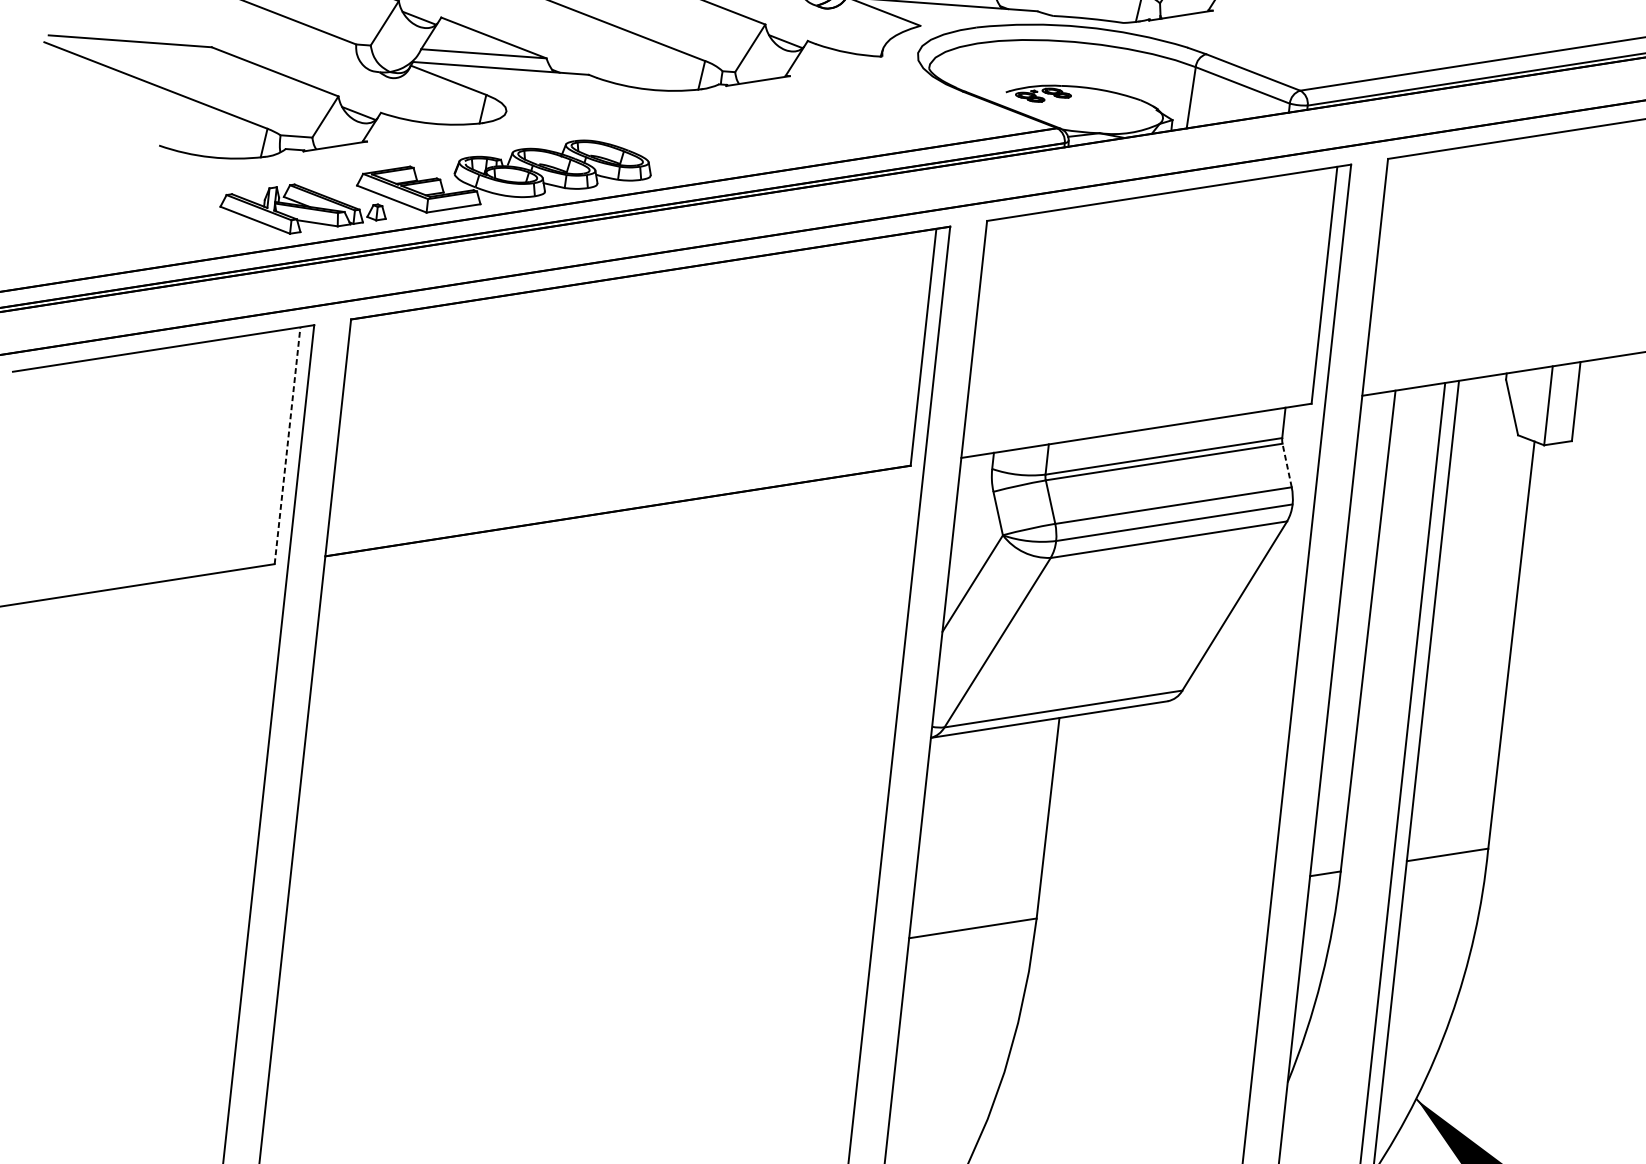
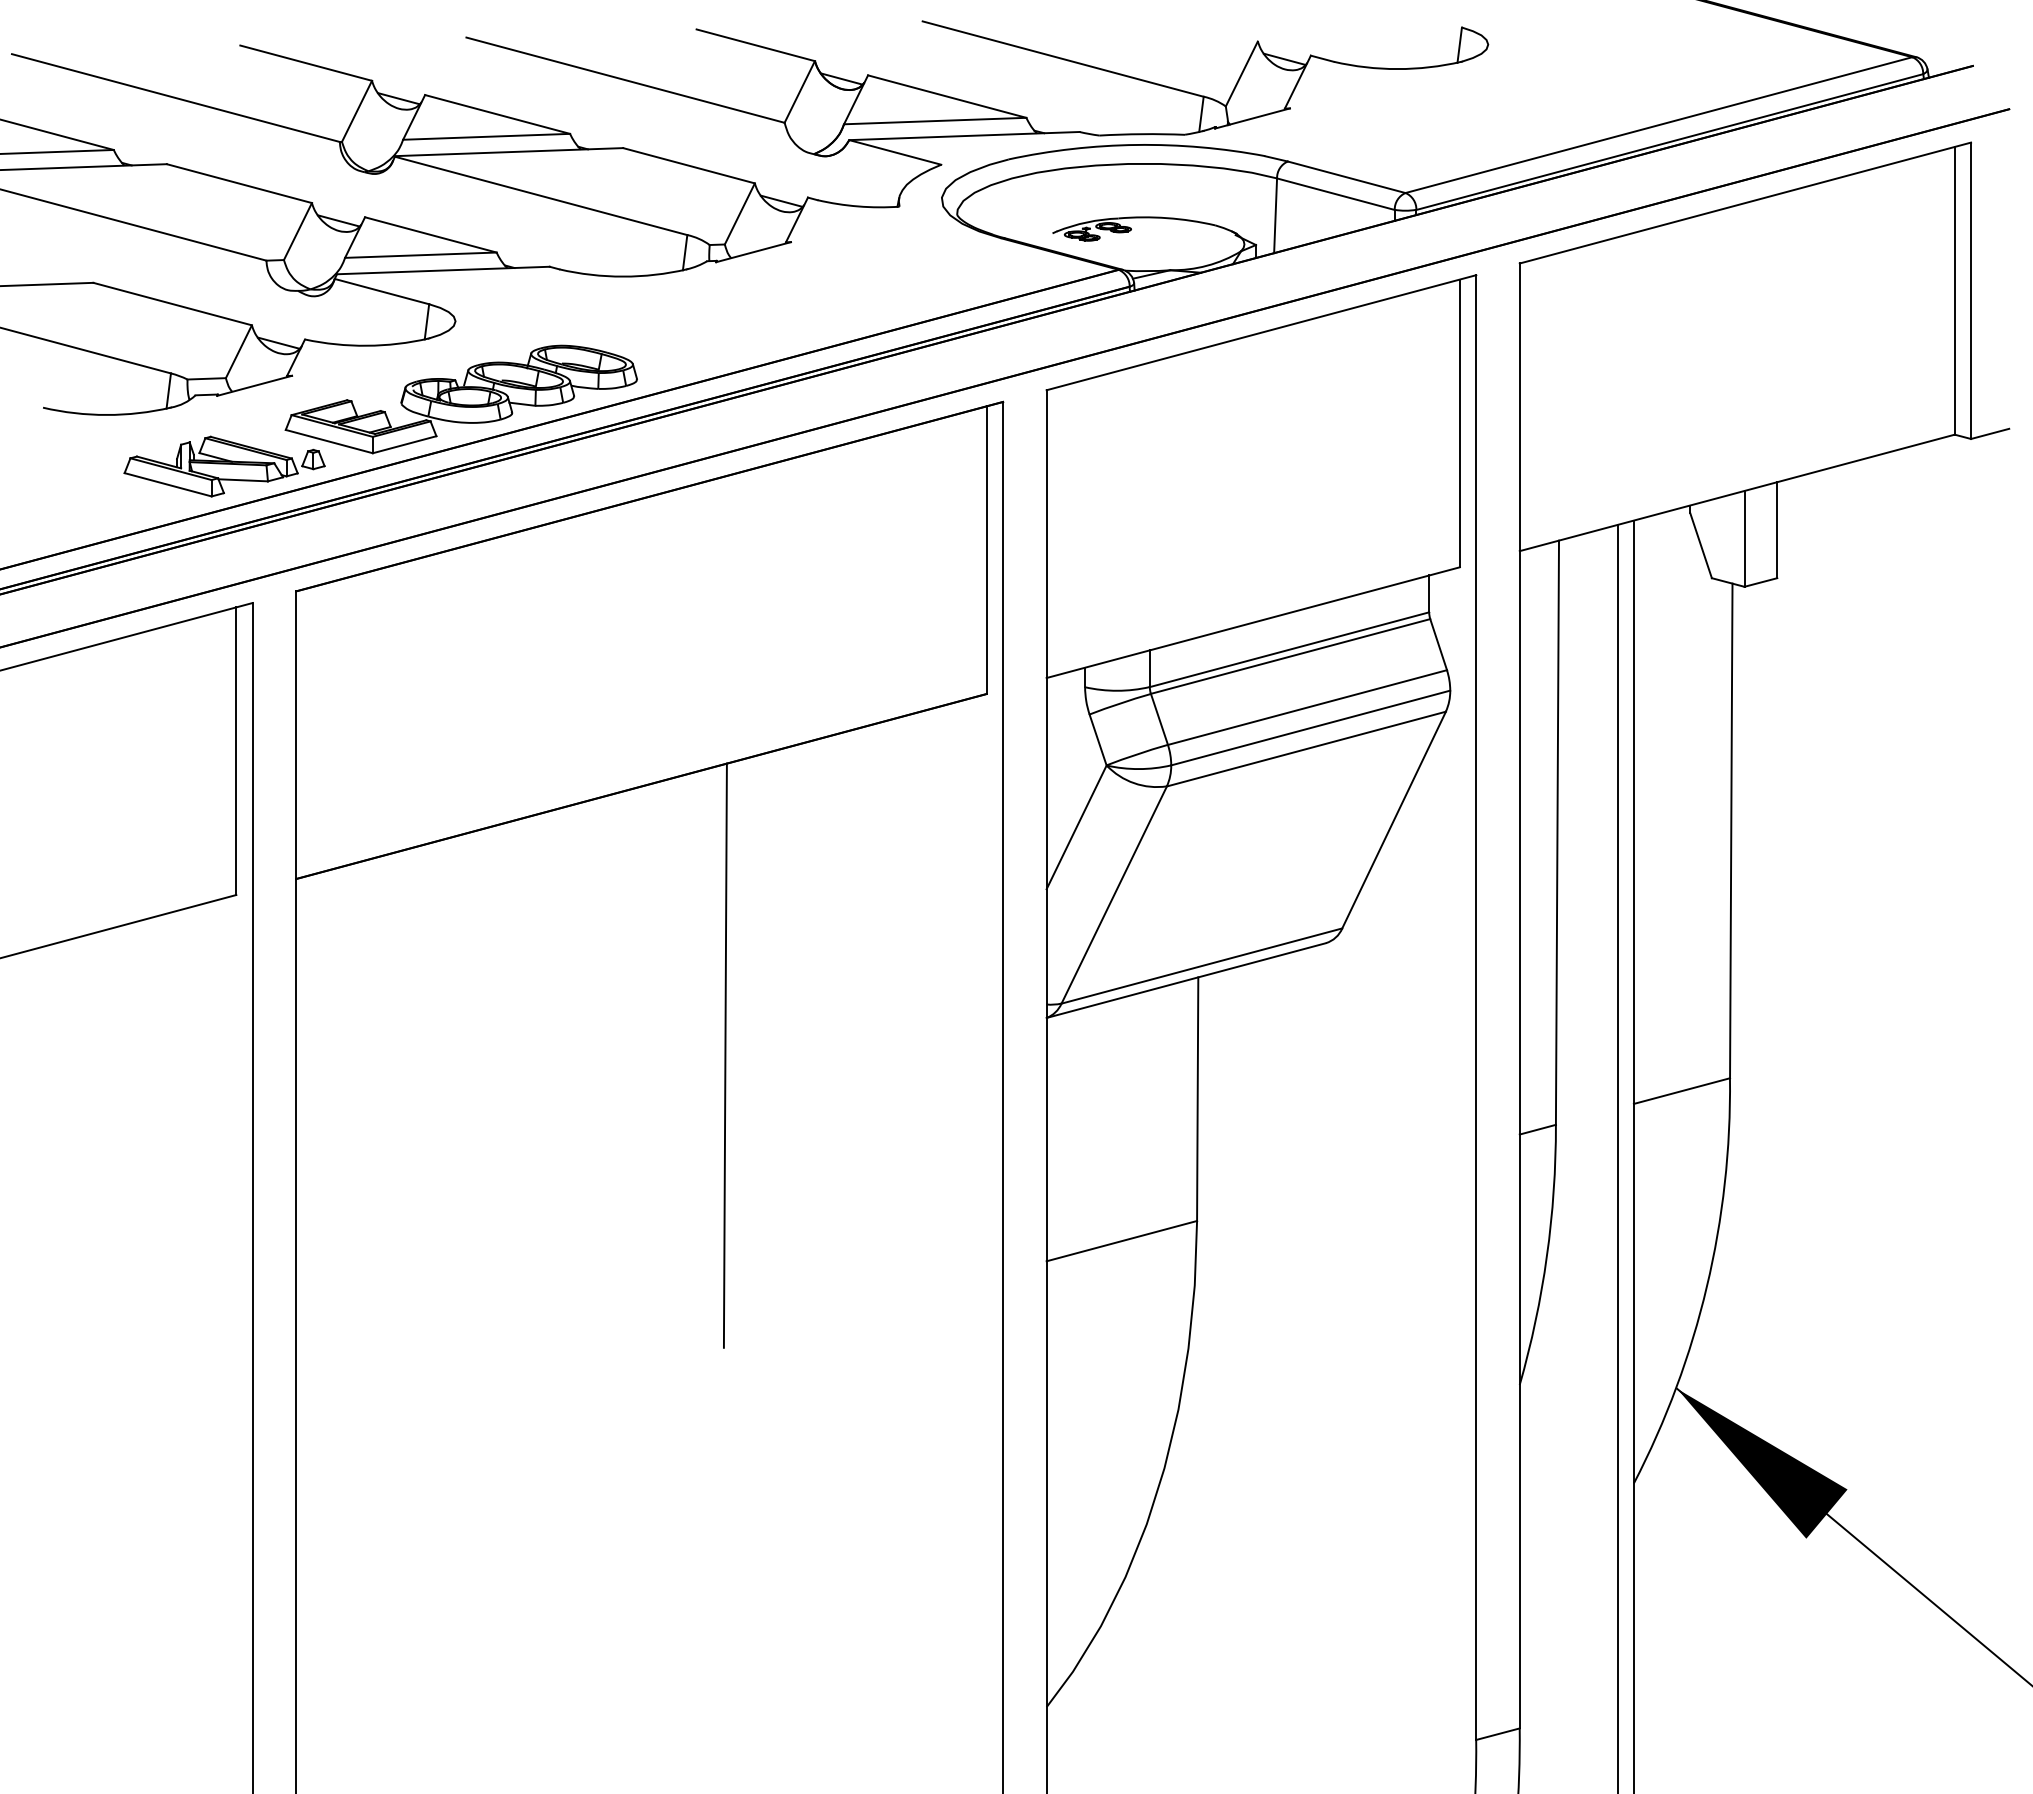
line: (287, 445) -> (236, 751), dashed -> solid
line: (1287, 465) -> (1438, 644), dashed -> solid
line: (662, 739) -> (724, 1055), added

